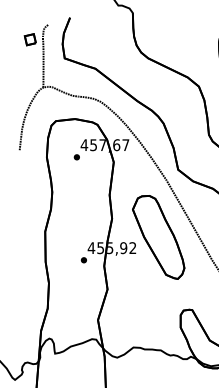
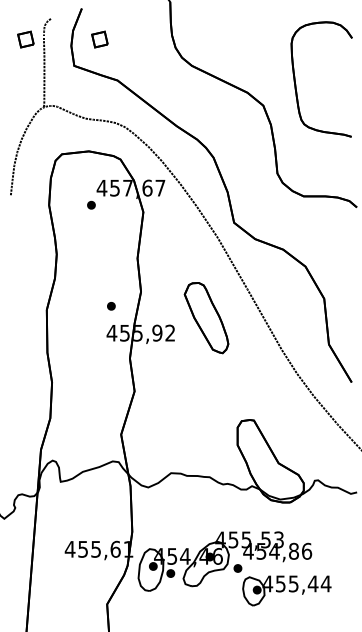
part: (82, 39) -> (99, 39), added
part: (158, 236) -> (206, 317), size x0.6
part: (84, 260) -> (111, 306), moved

